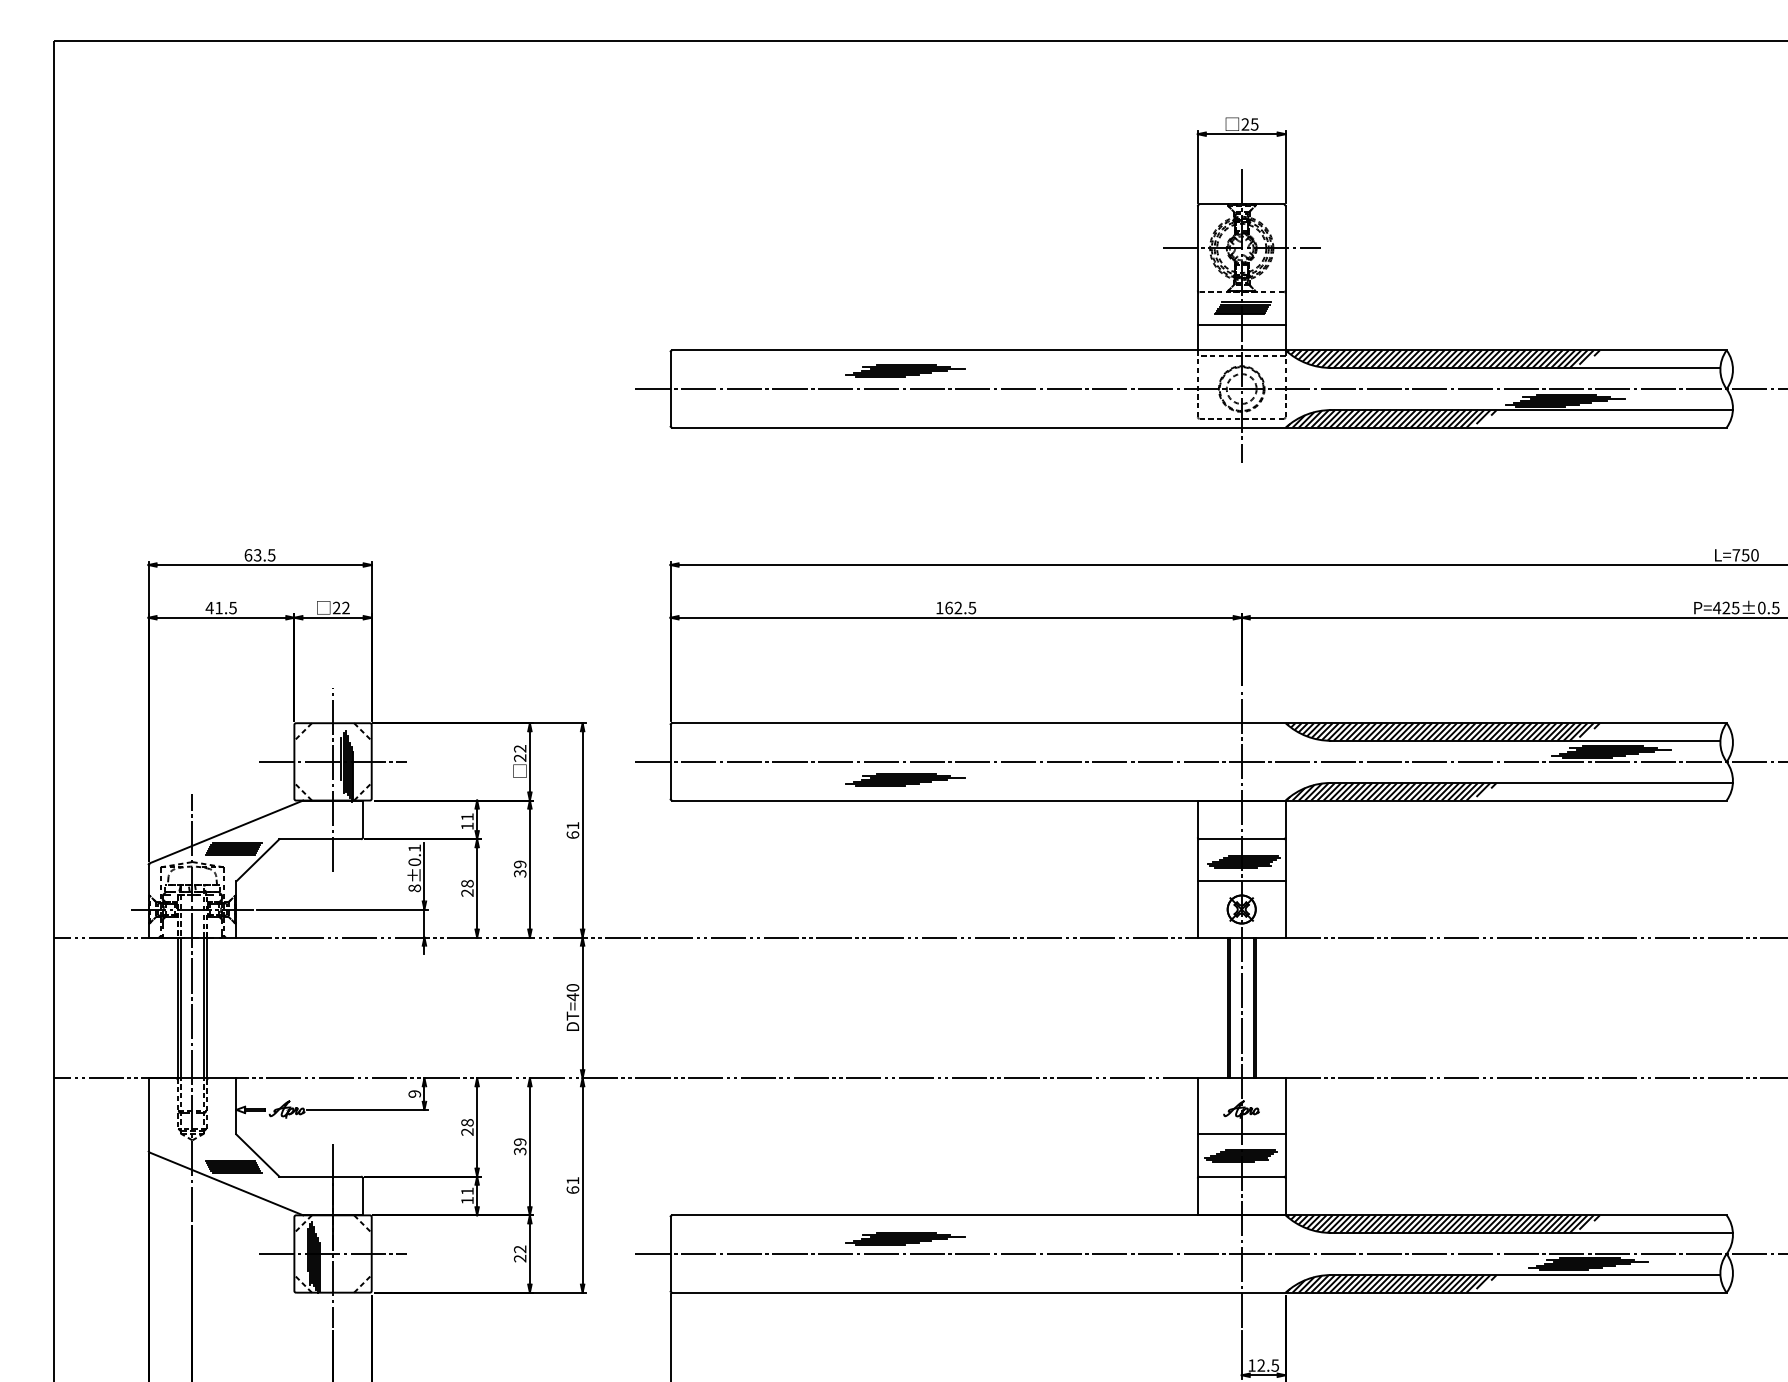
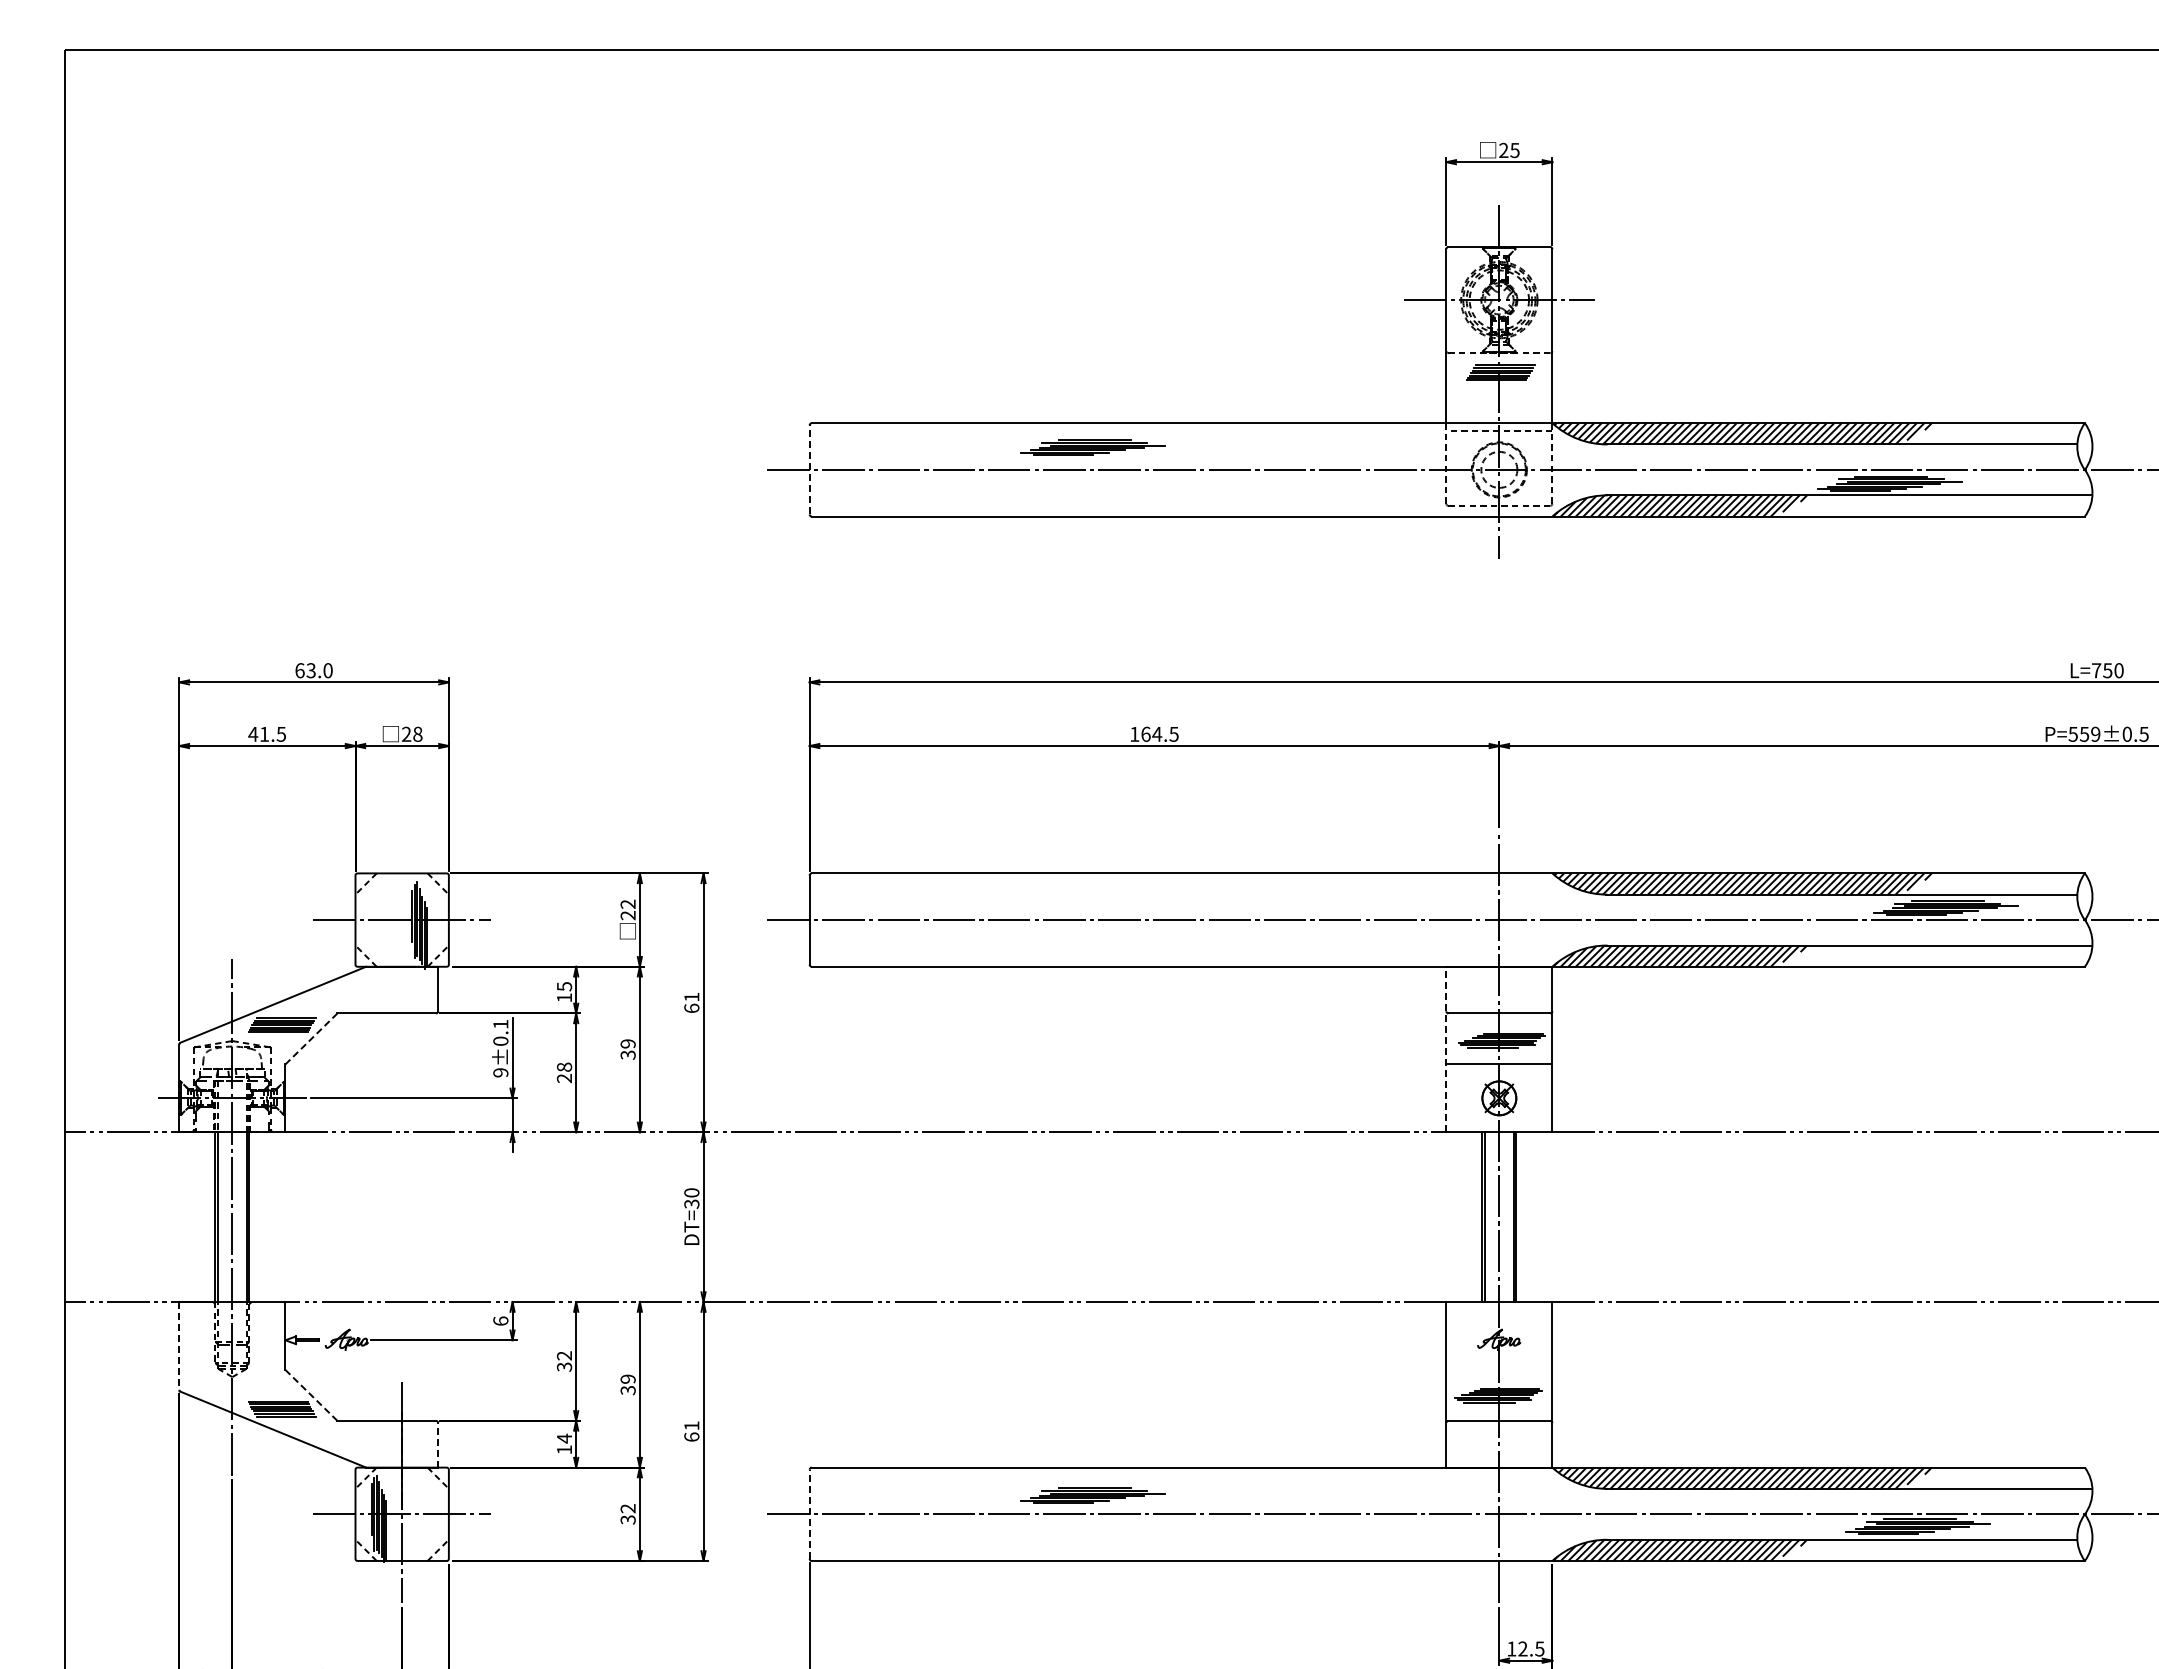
line: (1241, 324) -> (1499, 392), removed
line: (670, 388) -> (809, 469), solid -> dashed
text: (271, 555) -> (327, 670), 63.5 -> 63.0
text: (345, 607) -> (417, 733), 22 -> 28
text: (958, 607) -> (1157, 733), 162.5 -> 164.5
text: (1726, 607) -> (2084, 733), P=425±0.5 -> P=559±0.5
line: (333, 779) -> (402, 941), removed
part: (904, 779) -> (1092, 941), removed
text: (467, 816) -> (564, 986), 11 -> 15
line: (257, 860) -> (311, 1039), solid -> dashed
line: (1197, 869) -> (1446, 1049), solid -> dashed
text: (414, 888) -> (500, 1072), 8±0.1 -> 9±0.1
text: (572, 997) -> (691, 1204), DT=40 -> DT=30
text: (414, 1093) -> (500, 1320), 9 -> 6
line: (148, 1114) -> (179, 1345), solid -> dashed
text: (467, 1127) -> (564, 1361), 28 -> 32
line: (1241, 1134) -> (1499, 1369), removed
line: (257, 1155) -> (311, 1395), solid -> dashed
text: (467, 1191) -> (564, 1438), 11 -> 14
line: (363, 1196) -> (438, 1444), solid -> dashed
line: (670, 1254) -> (809, 1514), solid -> dashed
text: (520, 1258) -> (628, 1519), 22 -> 32

